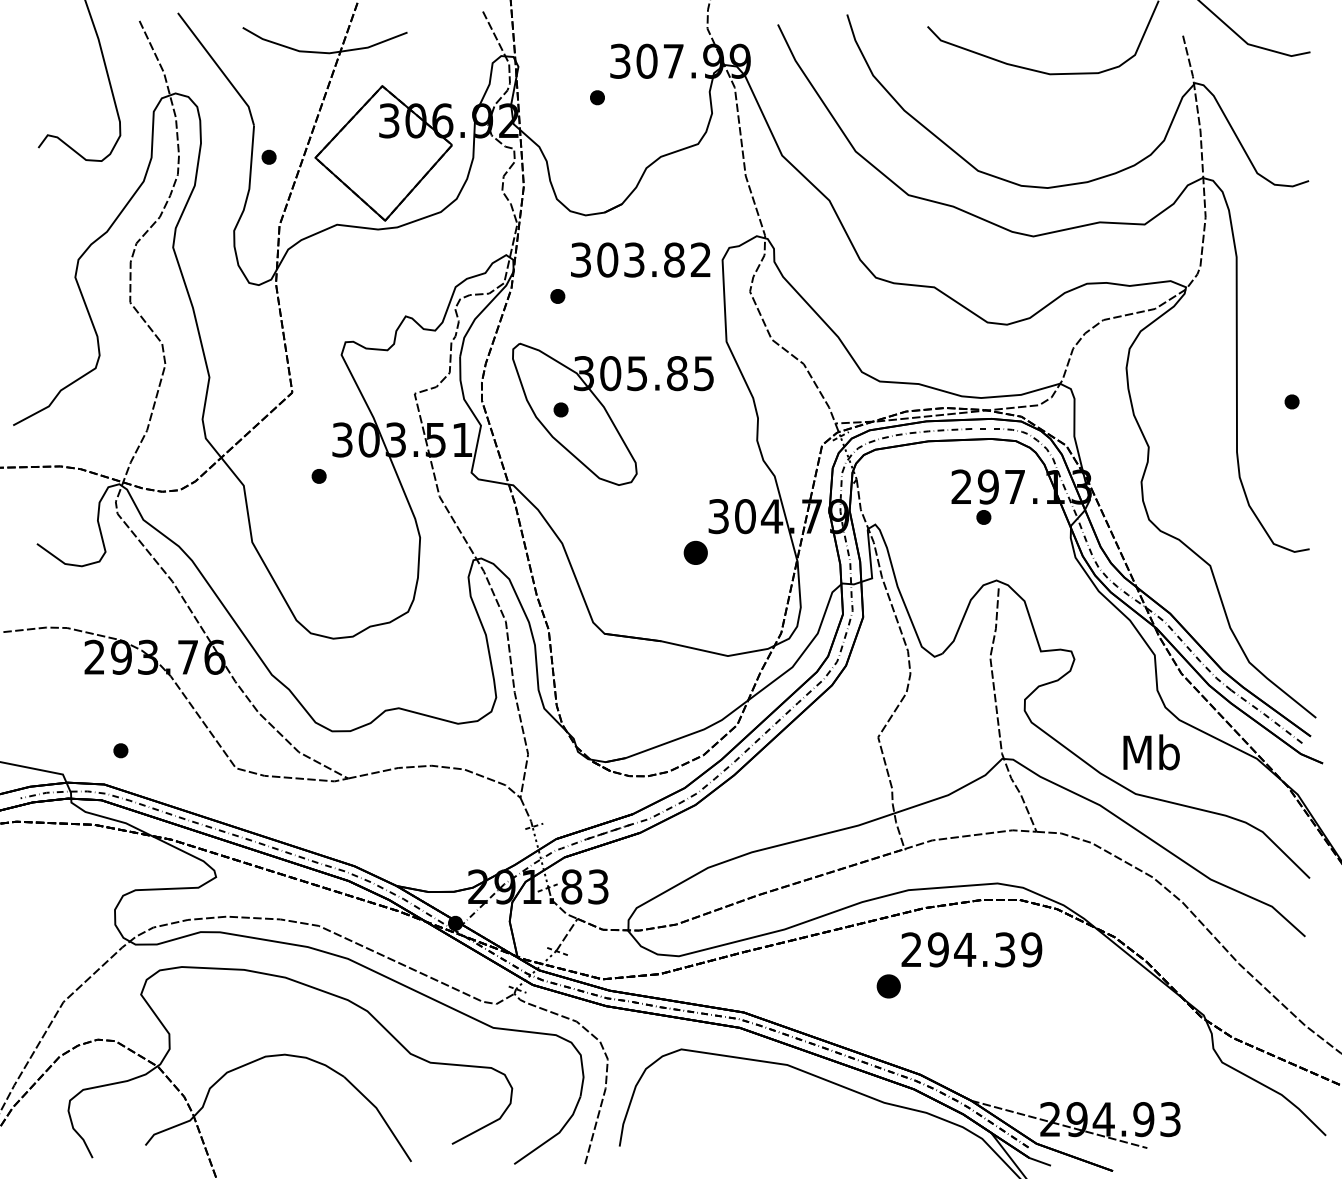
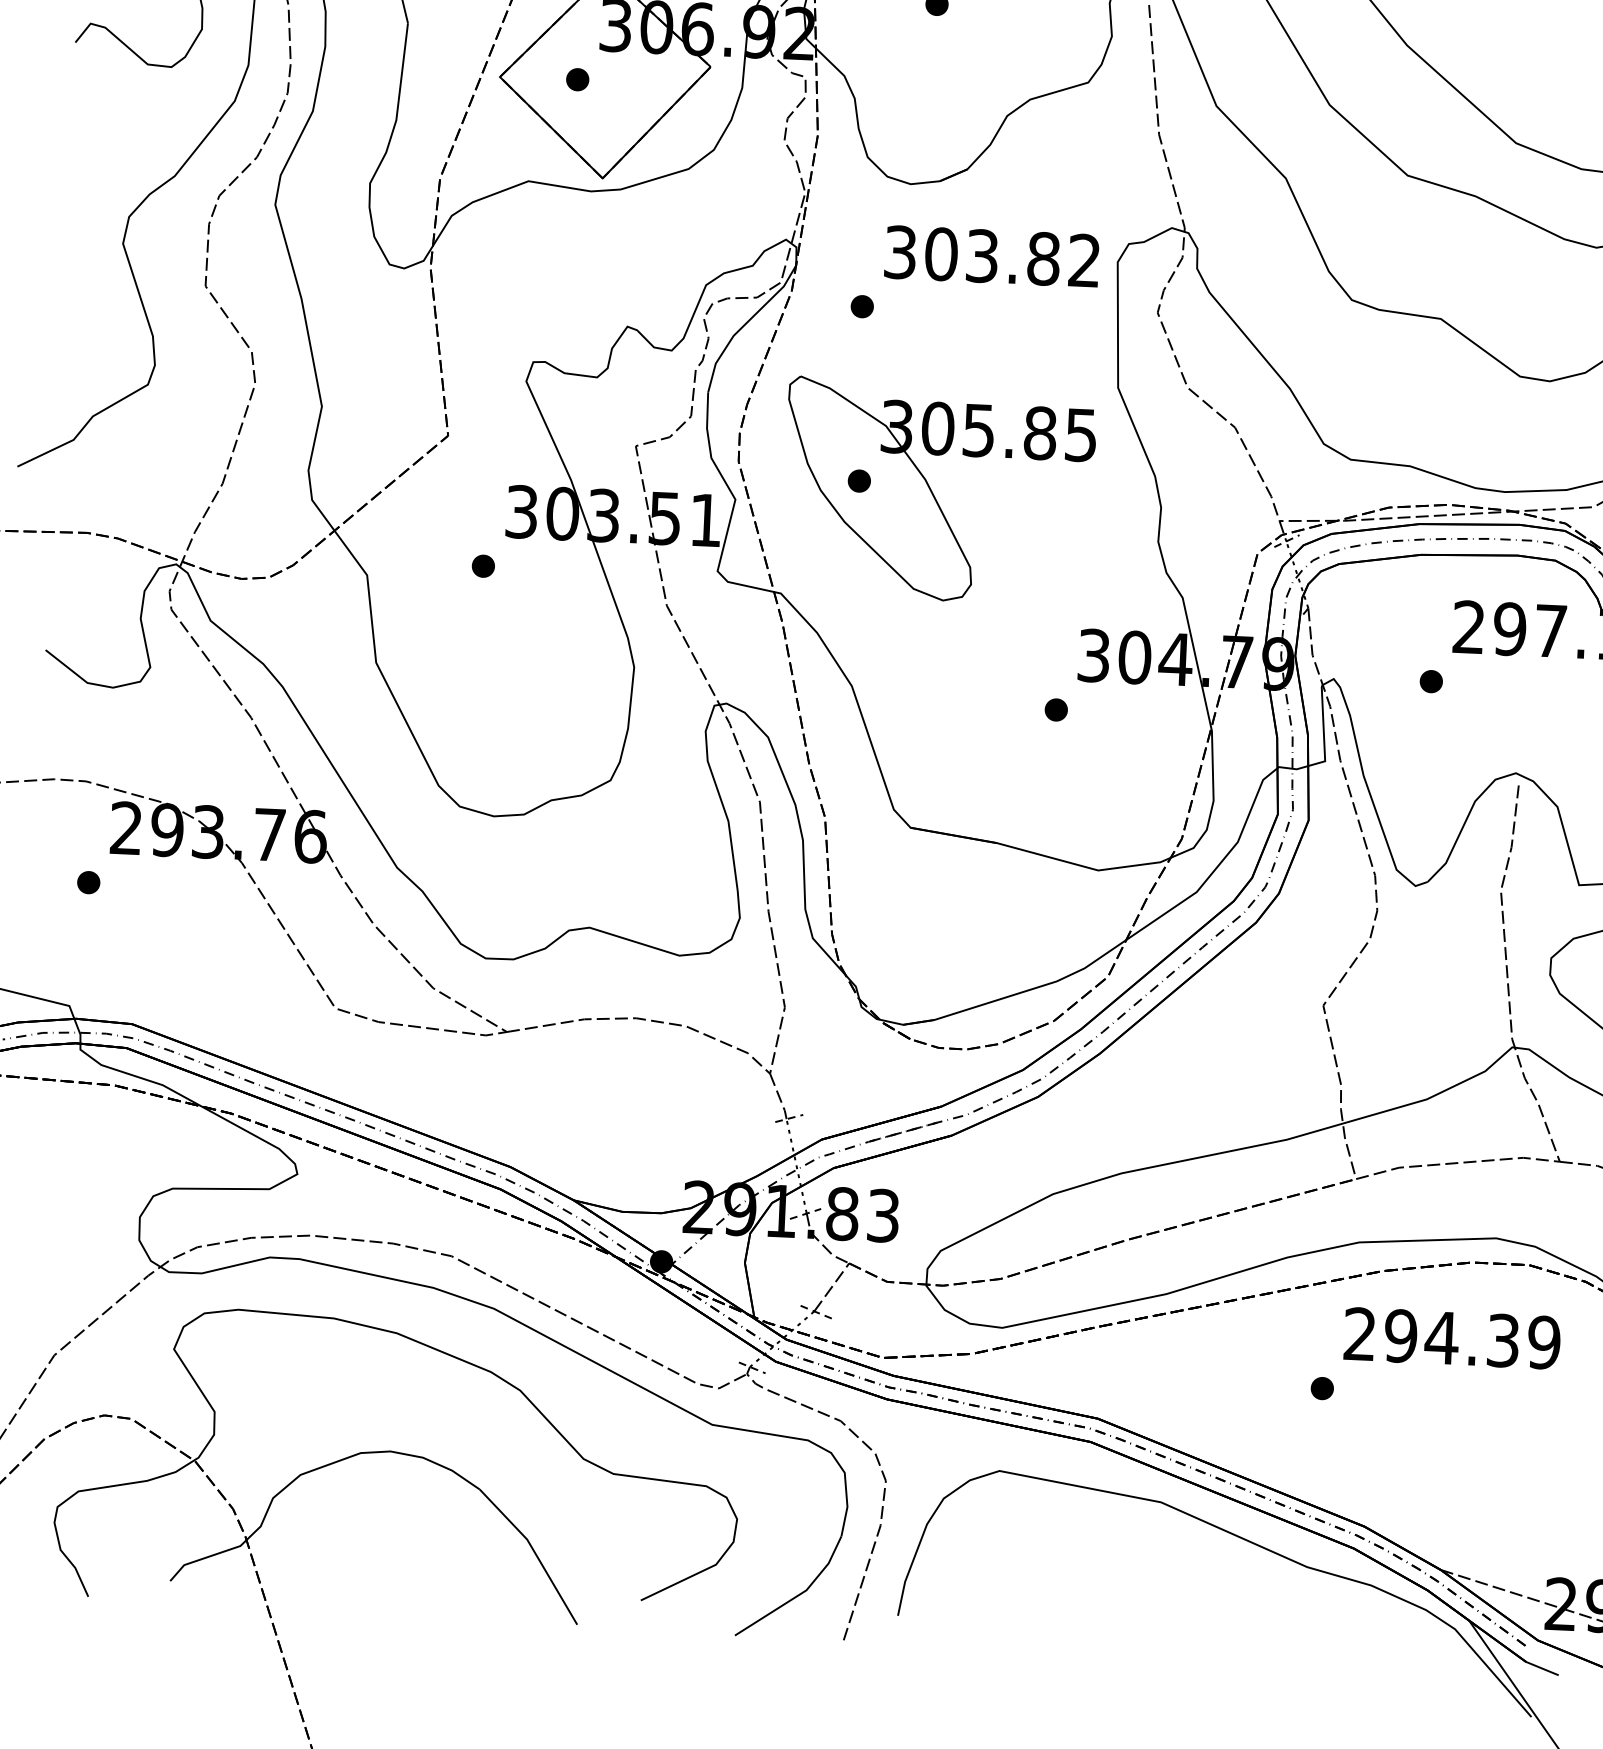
part: (268, 156) -> (576, 78), moved
part: (983, 517) -> (1430, 681), moved
part: (695, 552) -> (1055, 709), size x0.62
part: (120, 750) -> (88, 882), moved
part: (888, 985) -> (1321, 1387), size x0.62

